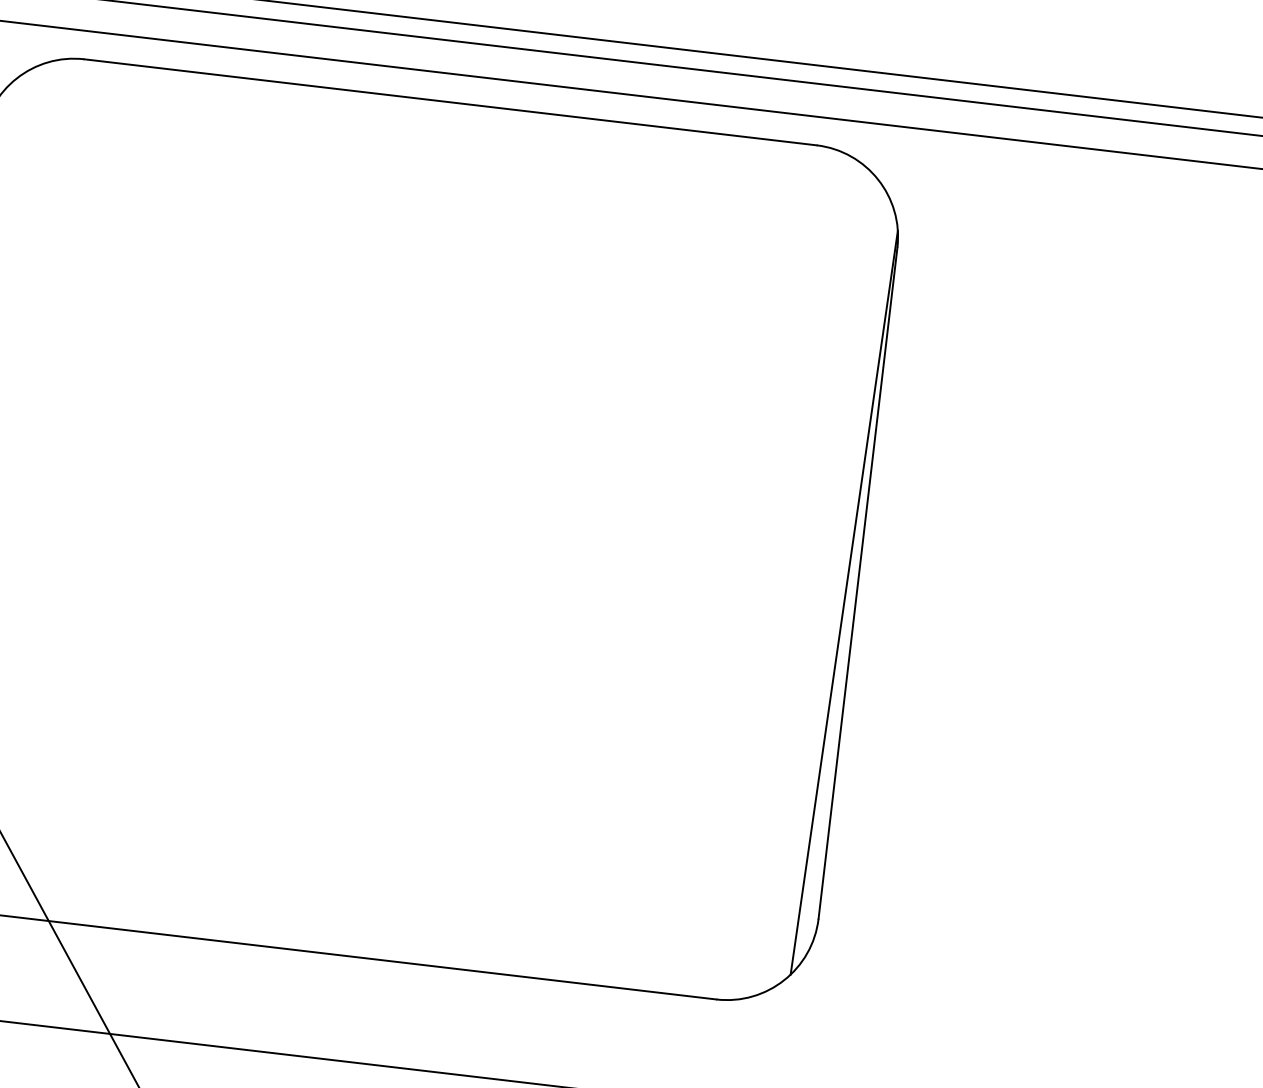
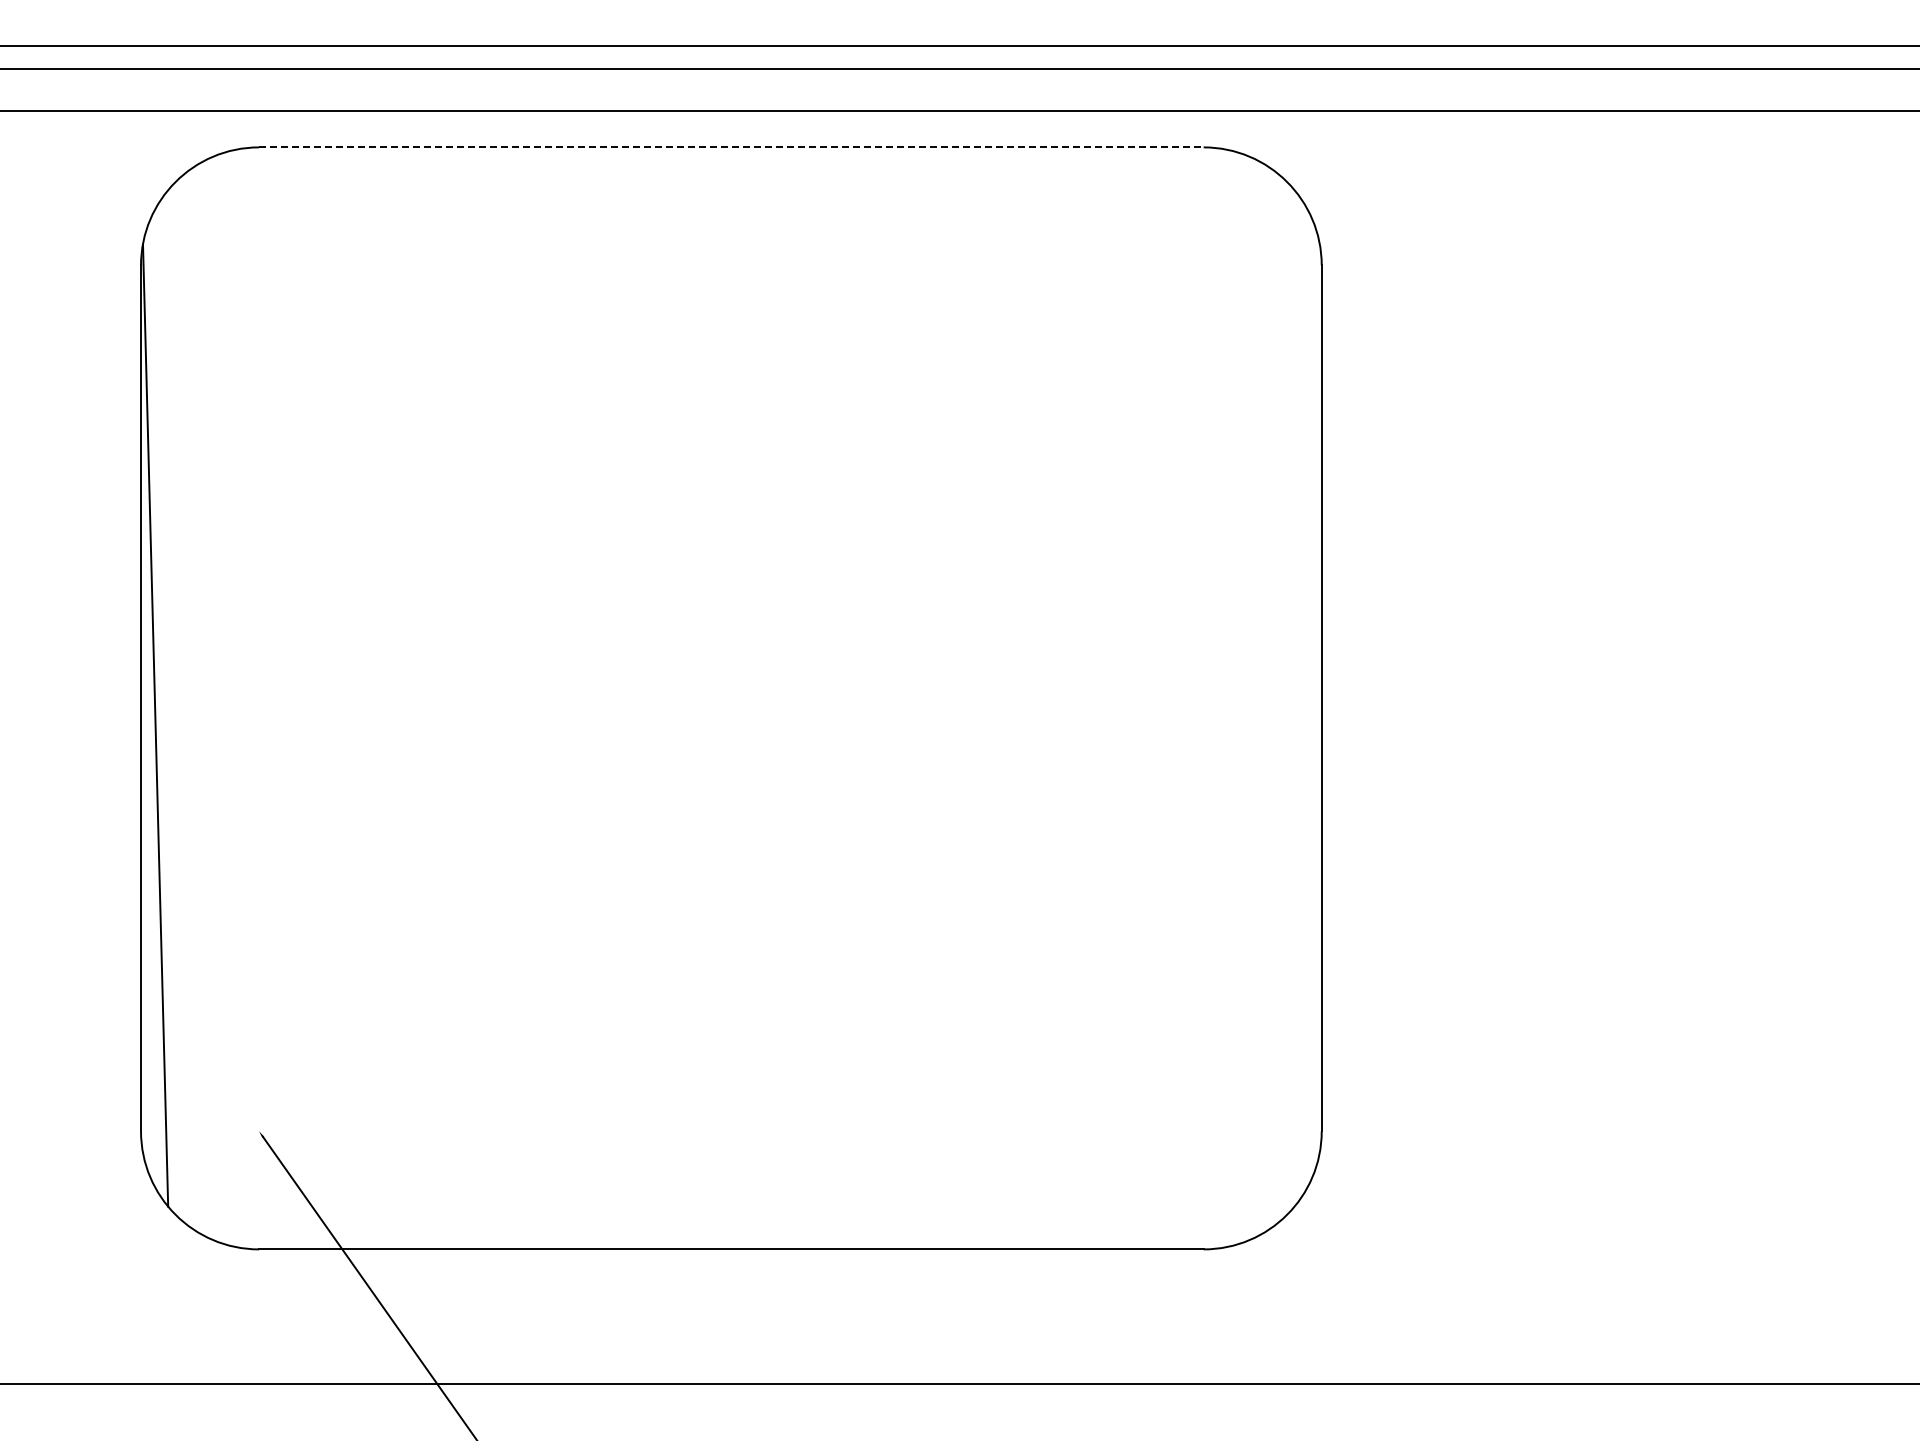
line: (450, 102) -> (731, 147), solid -> dashed
line: (843, 602) -> (1306, 725), removed

